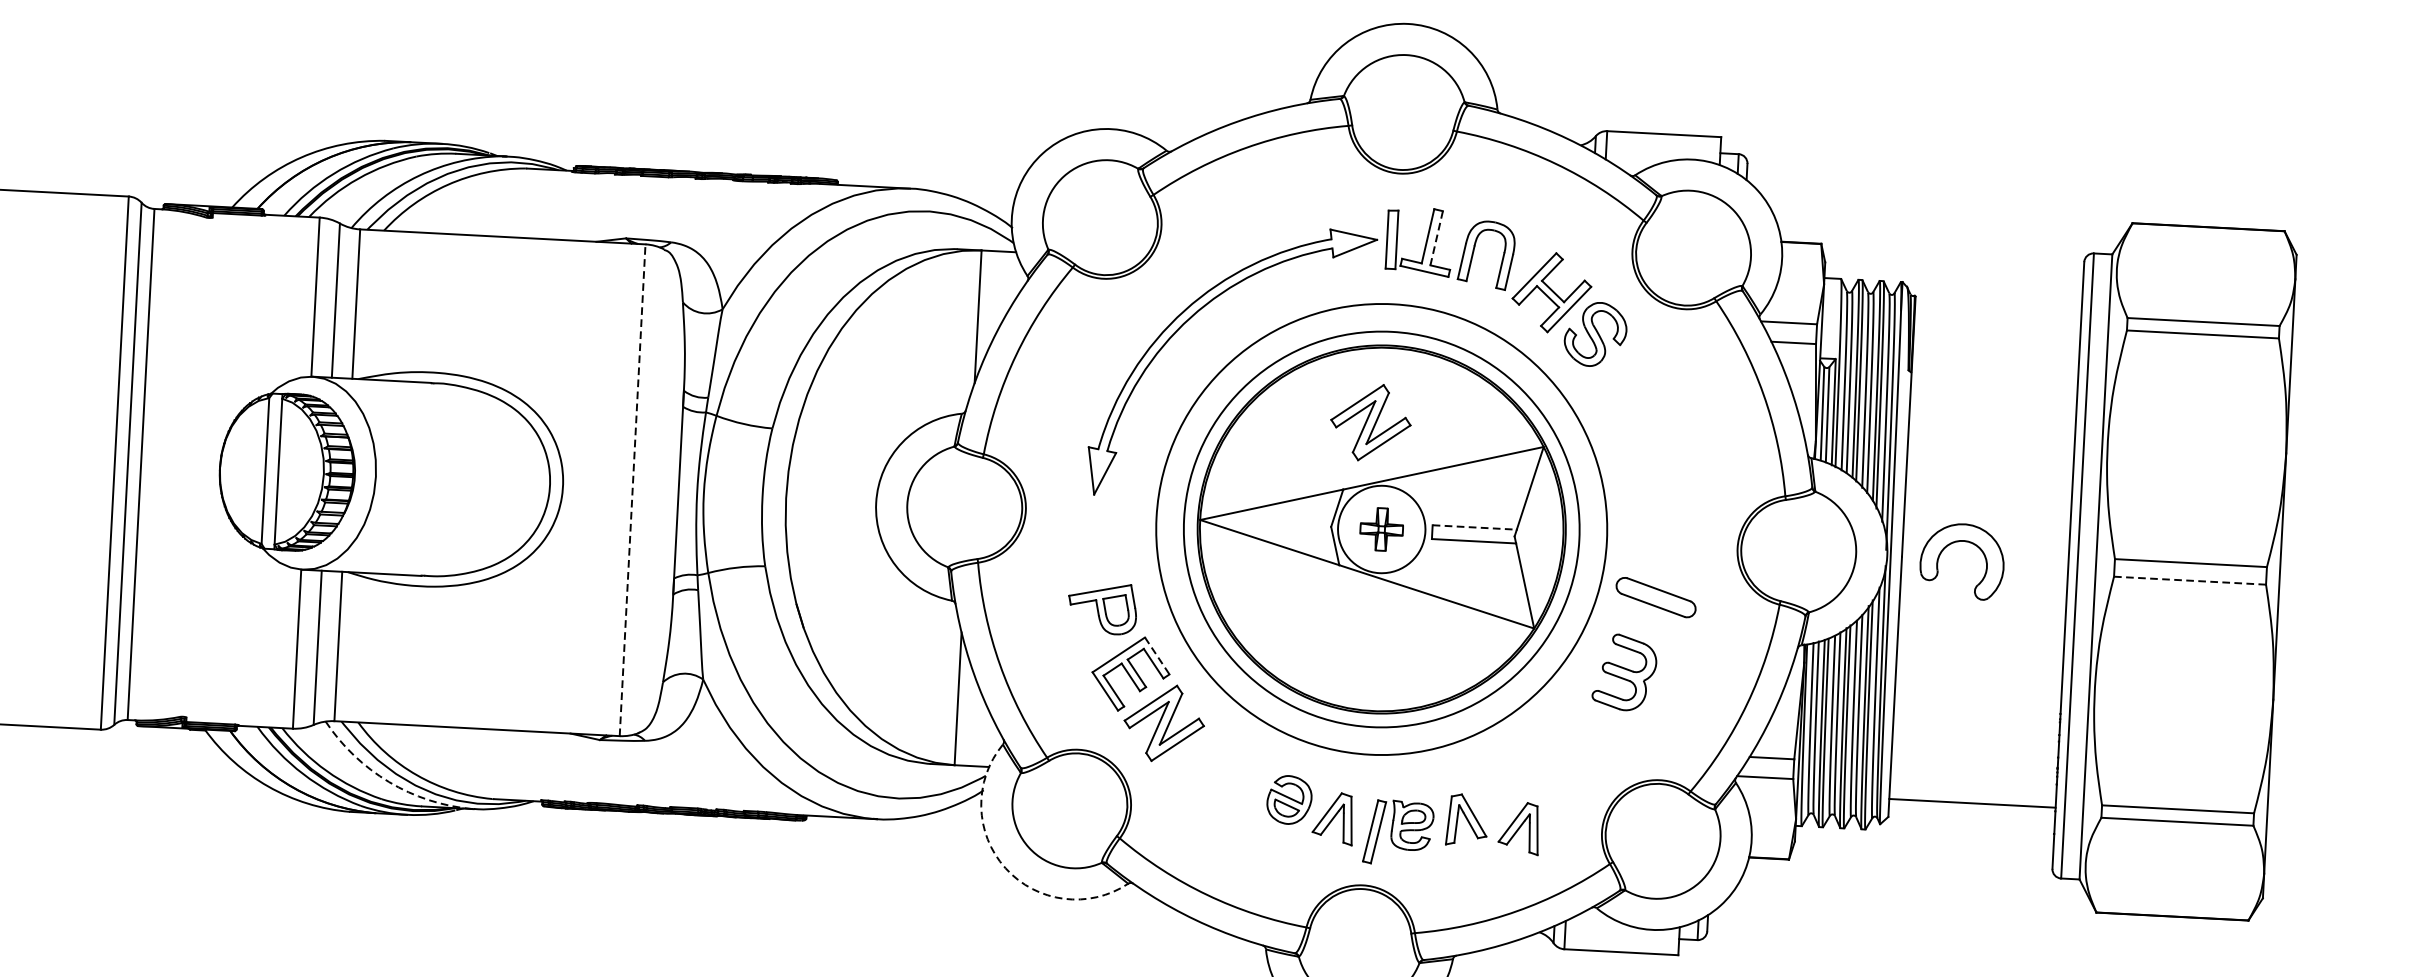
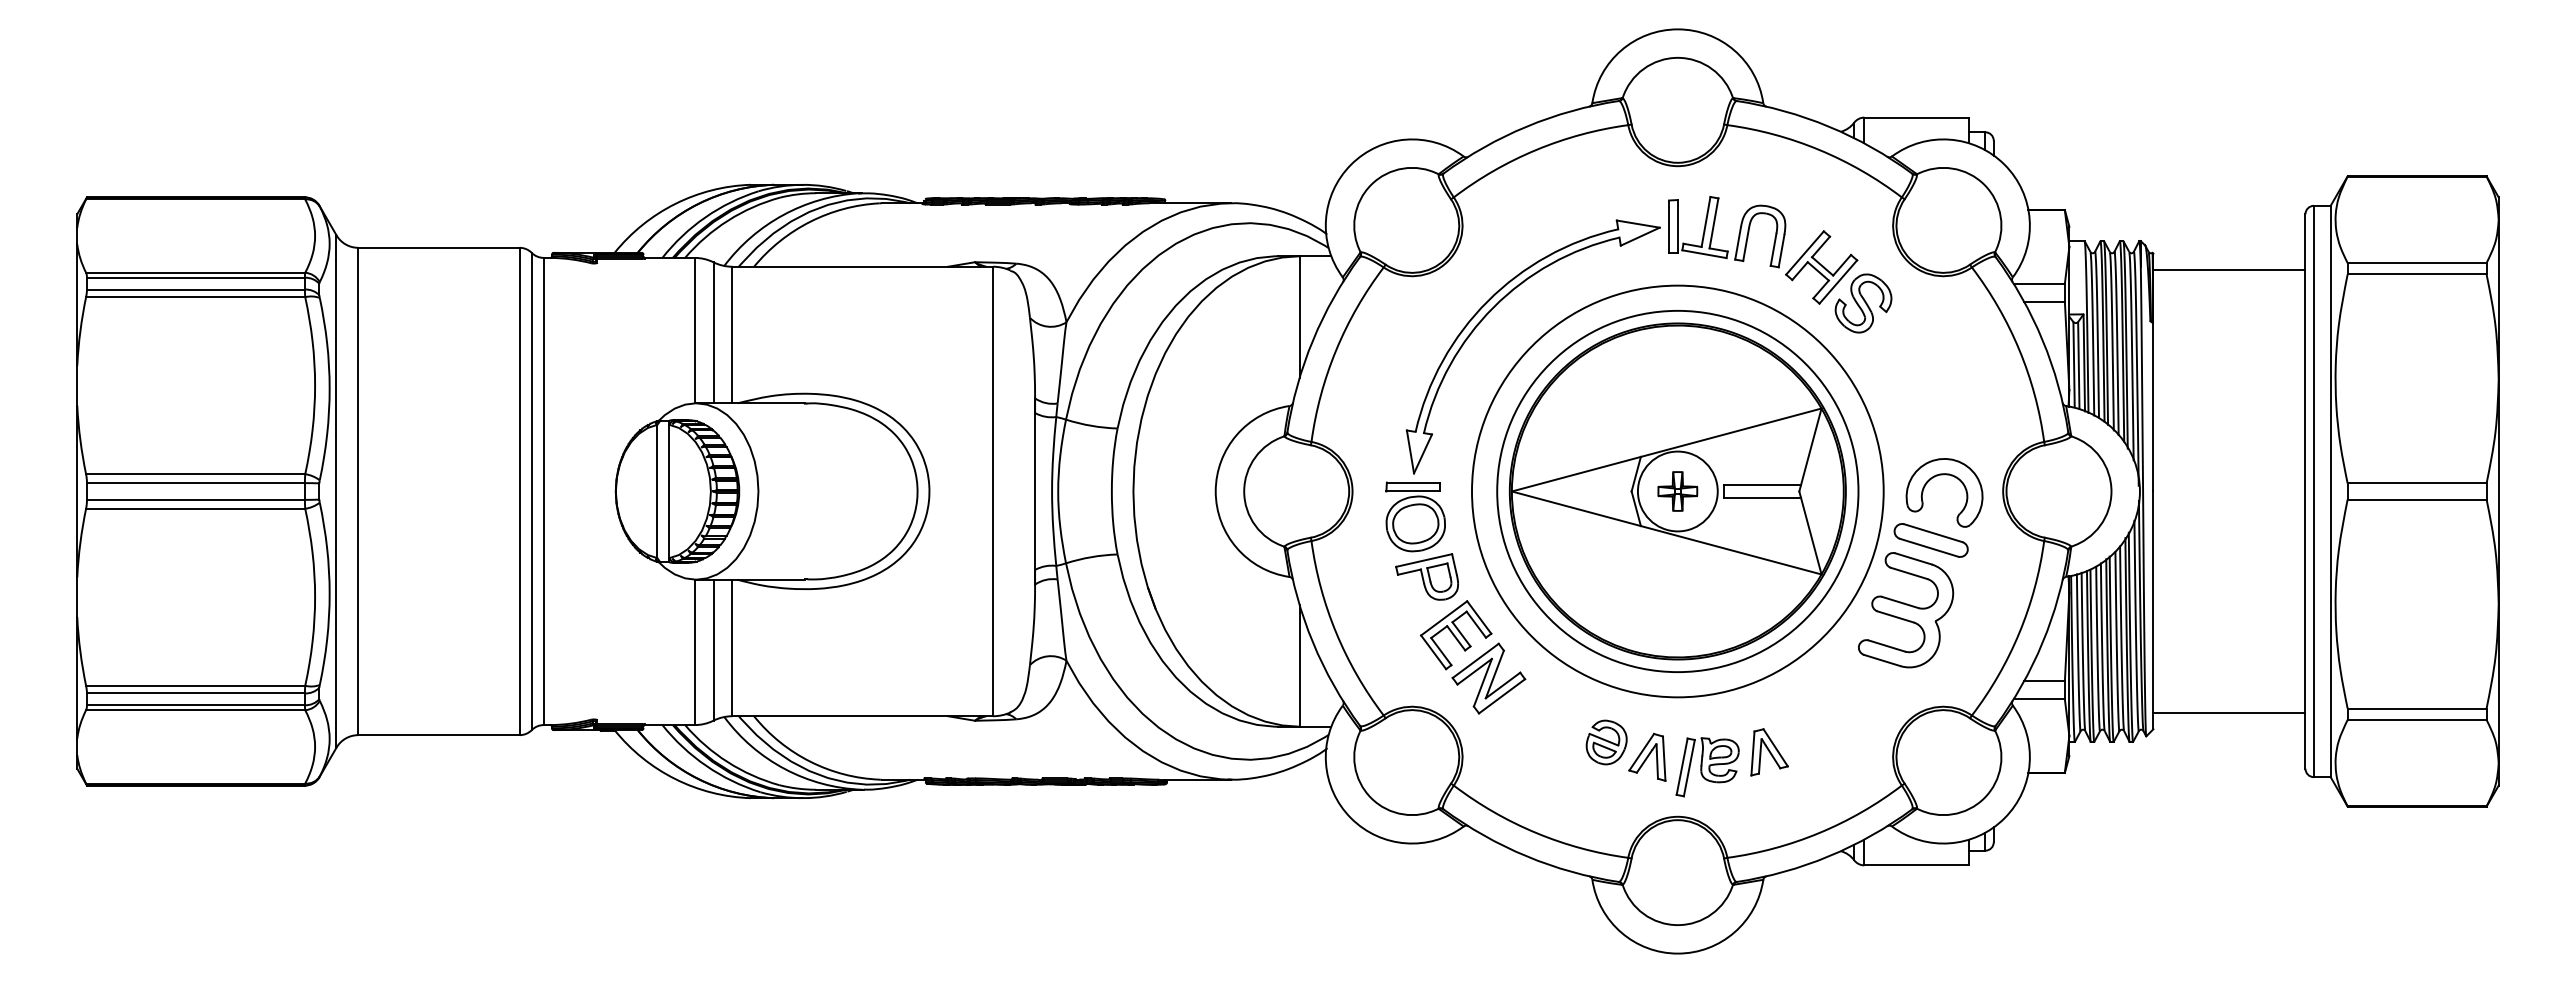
line: (1436, 238) -> (1713, 223), dashed -> solid
line: (1997, 319) -> (2229, 270), added
part: (1370, 422) -> (1662, 394), removed
line: (633, 490) -> (993, 491), dashed -> solid
line: (1475, 527) -> (1763, 485), dashed -> solid
part: (1093, 541) -> (1415, 516), added
part: (1963, 542) -> (1944, 475), moved
line: (2190, 580) -> (2417, 499), dashed -> solid
line: (1157, 655) -> (1479, 617), dashed -> solid
part: (1625, 672) -> (1906, 610), size x1.67
arc: (389, 782) -> (785, 769), dashed -> solid
part: (1519, 827) -> (1817, 756), removed
arc: (1005, 868) -> (1351, 818), dashed -> solid

